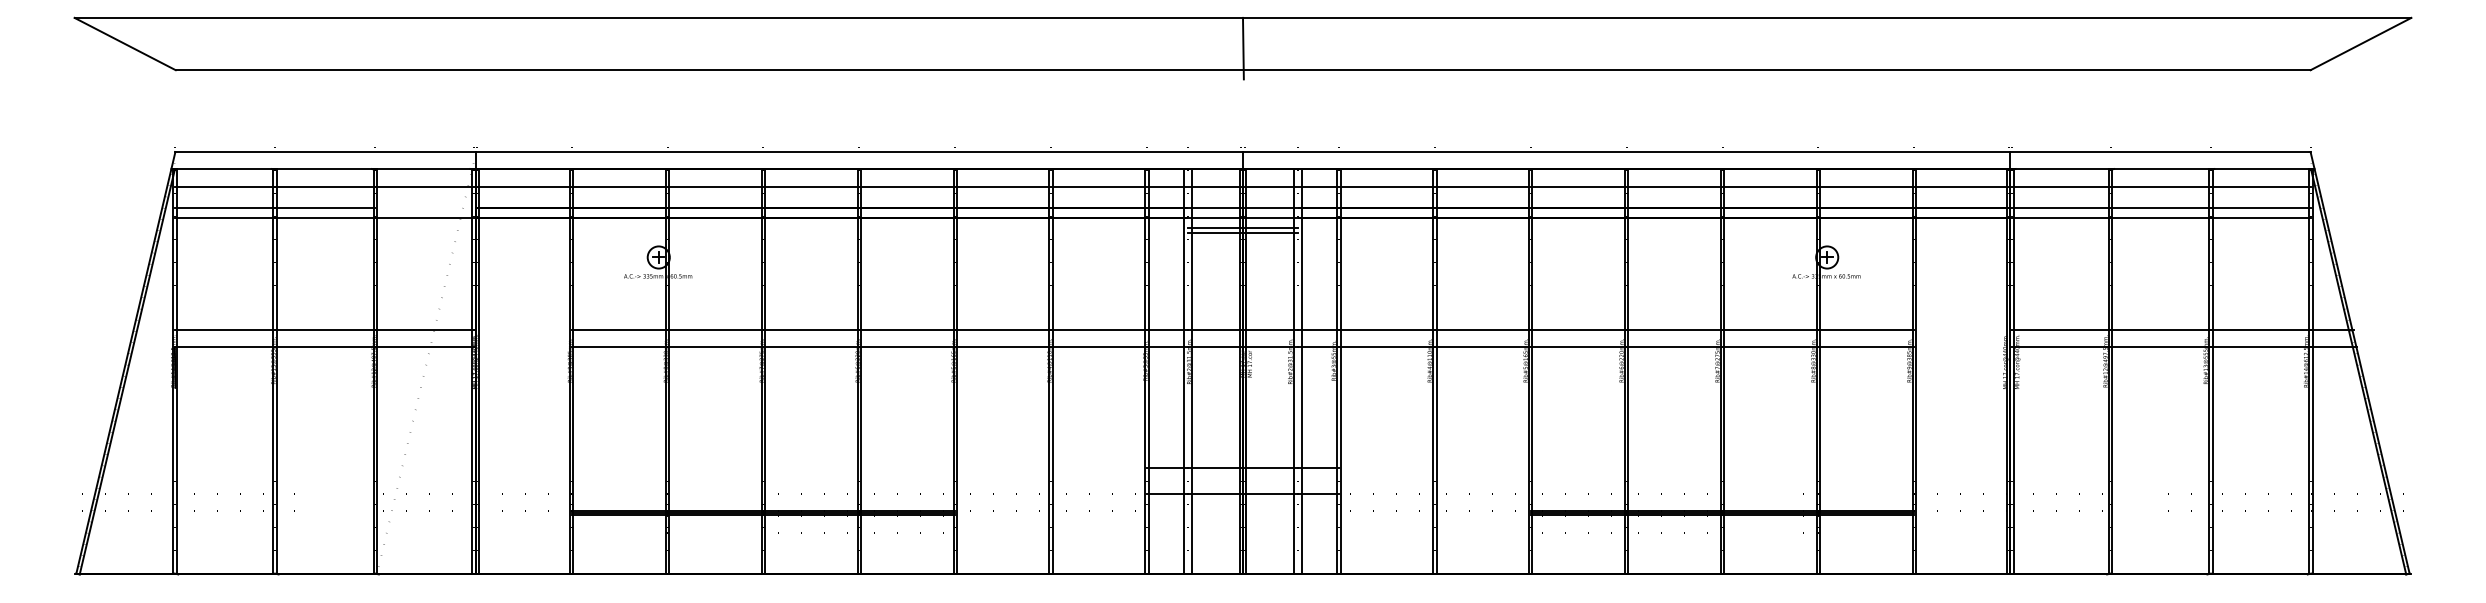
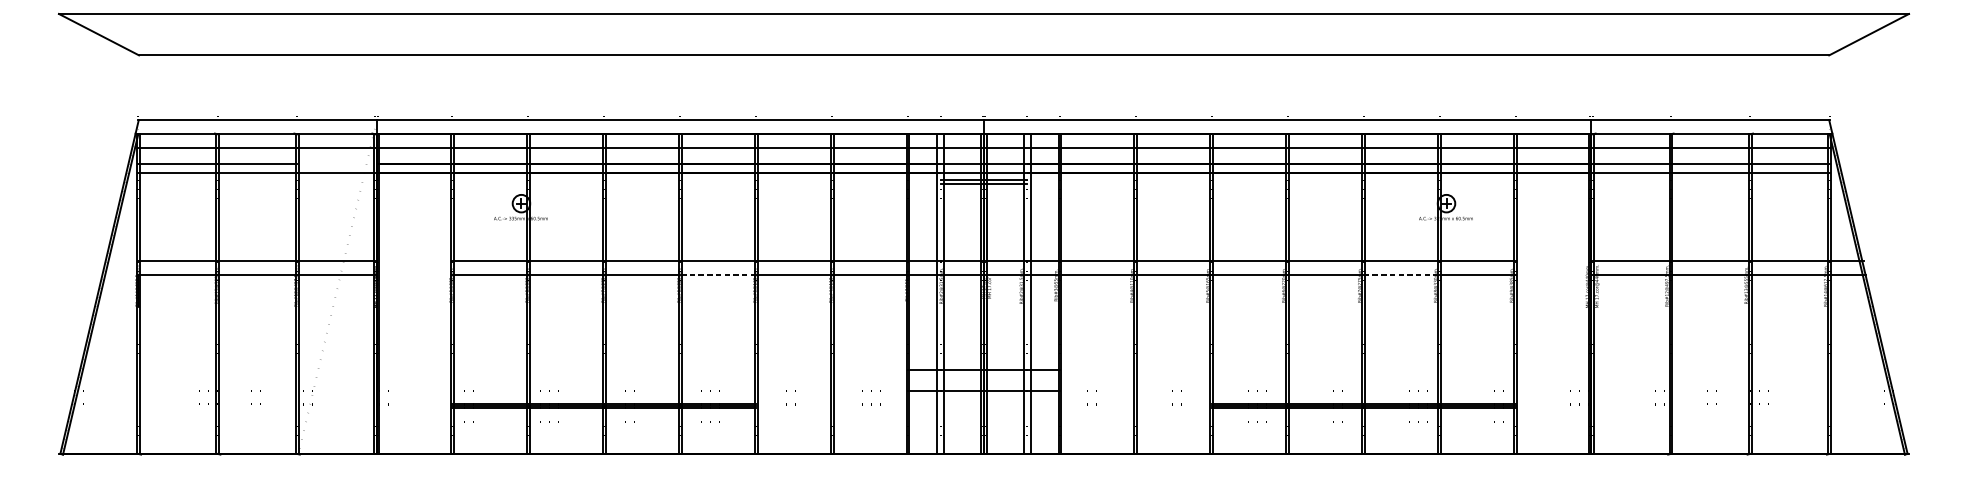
line: (1243, 48) -> (984, 38), removed
line: (907, 347) -> (718, 274), solid -> dashed
line: (1770, 347) -> (1401, 274), solid -> dashed

